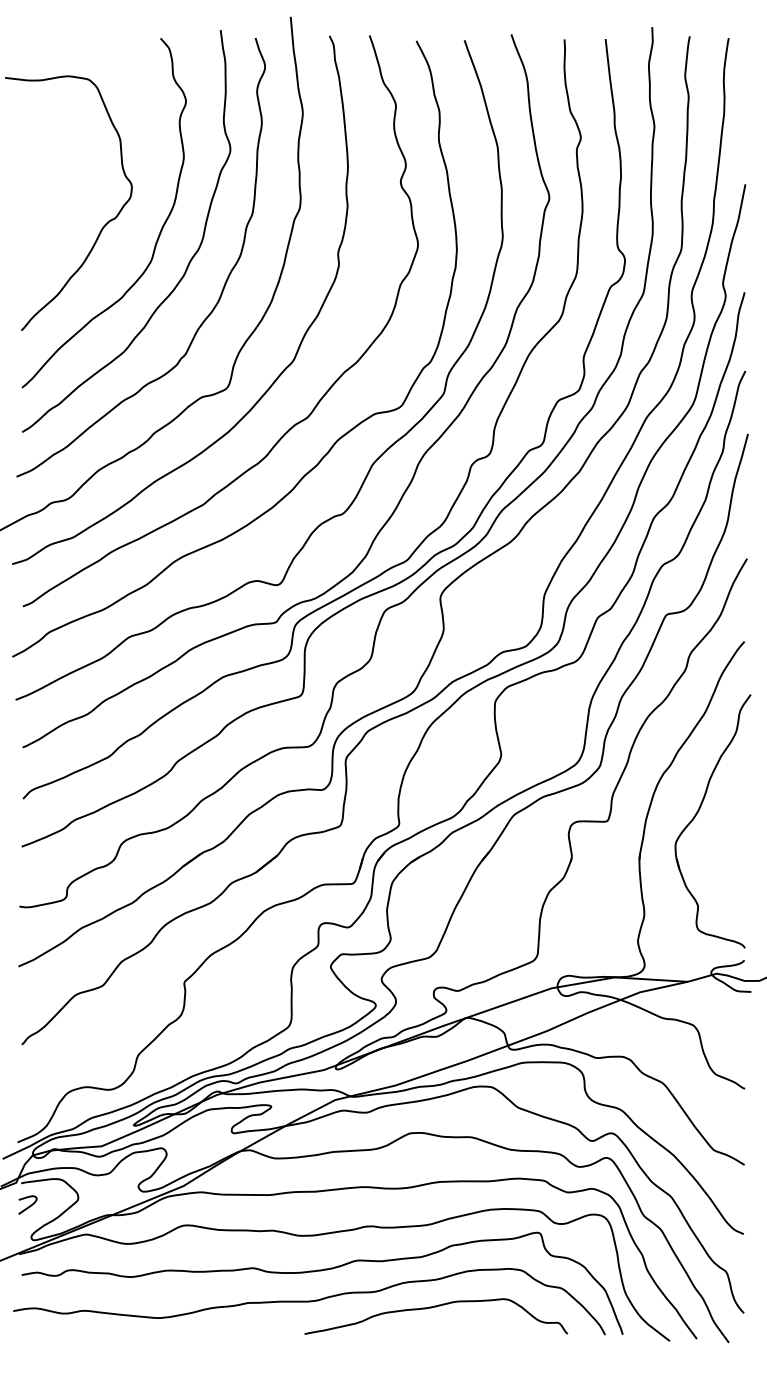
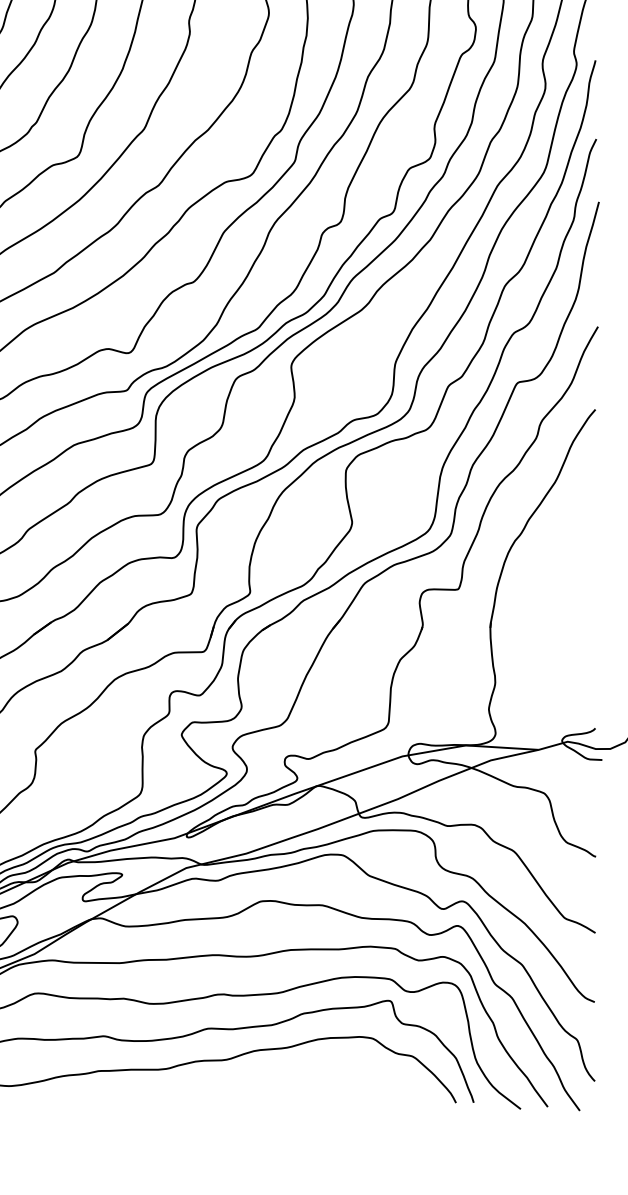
part: (697, 814) -> (548, 582), removed
curve: (436, 1307) -> (287, 1075), removed

